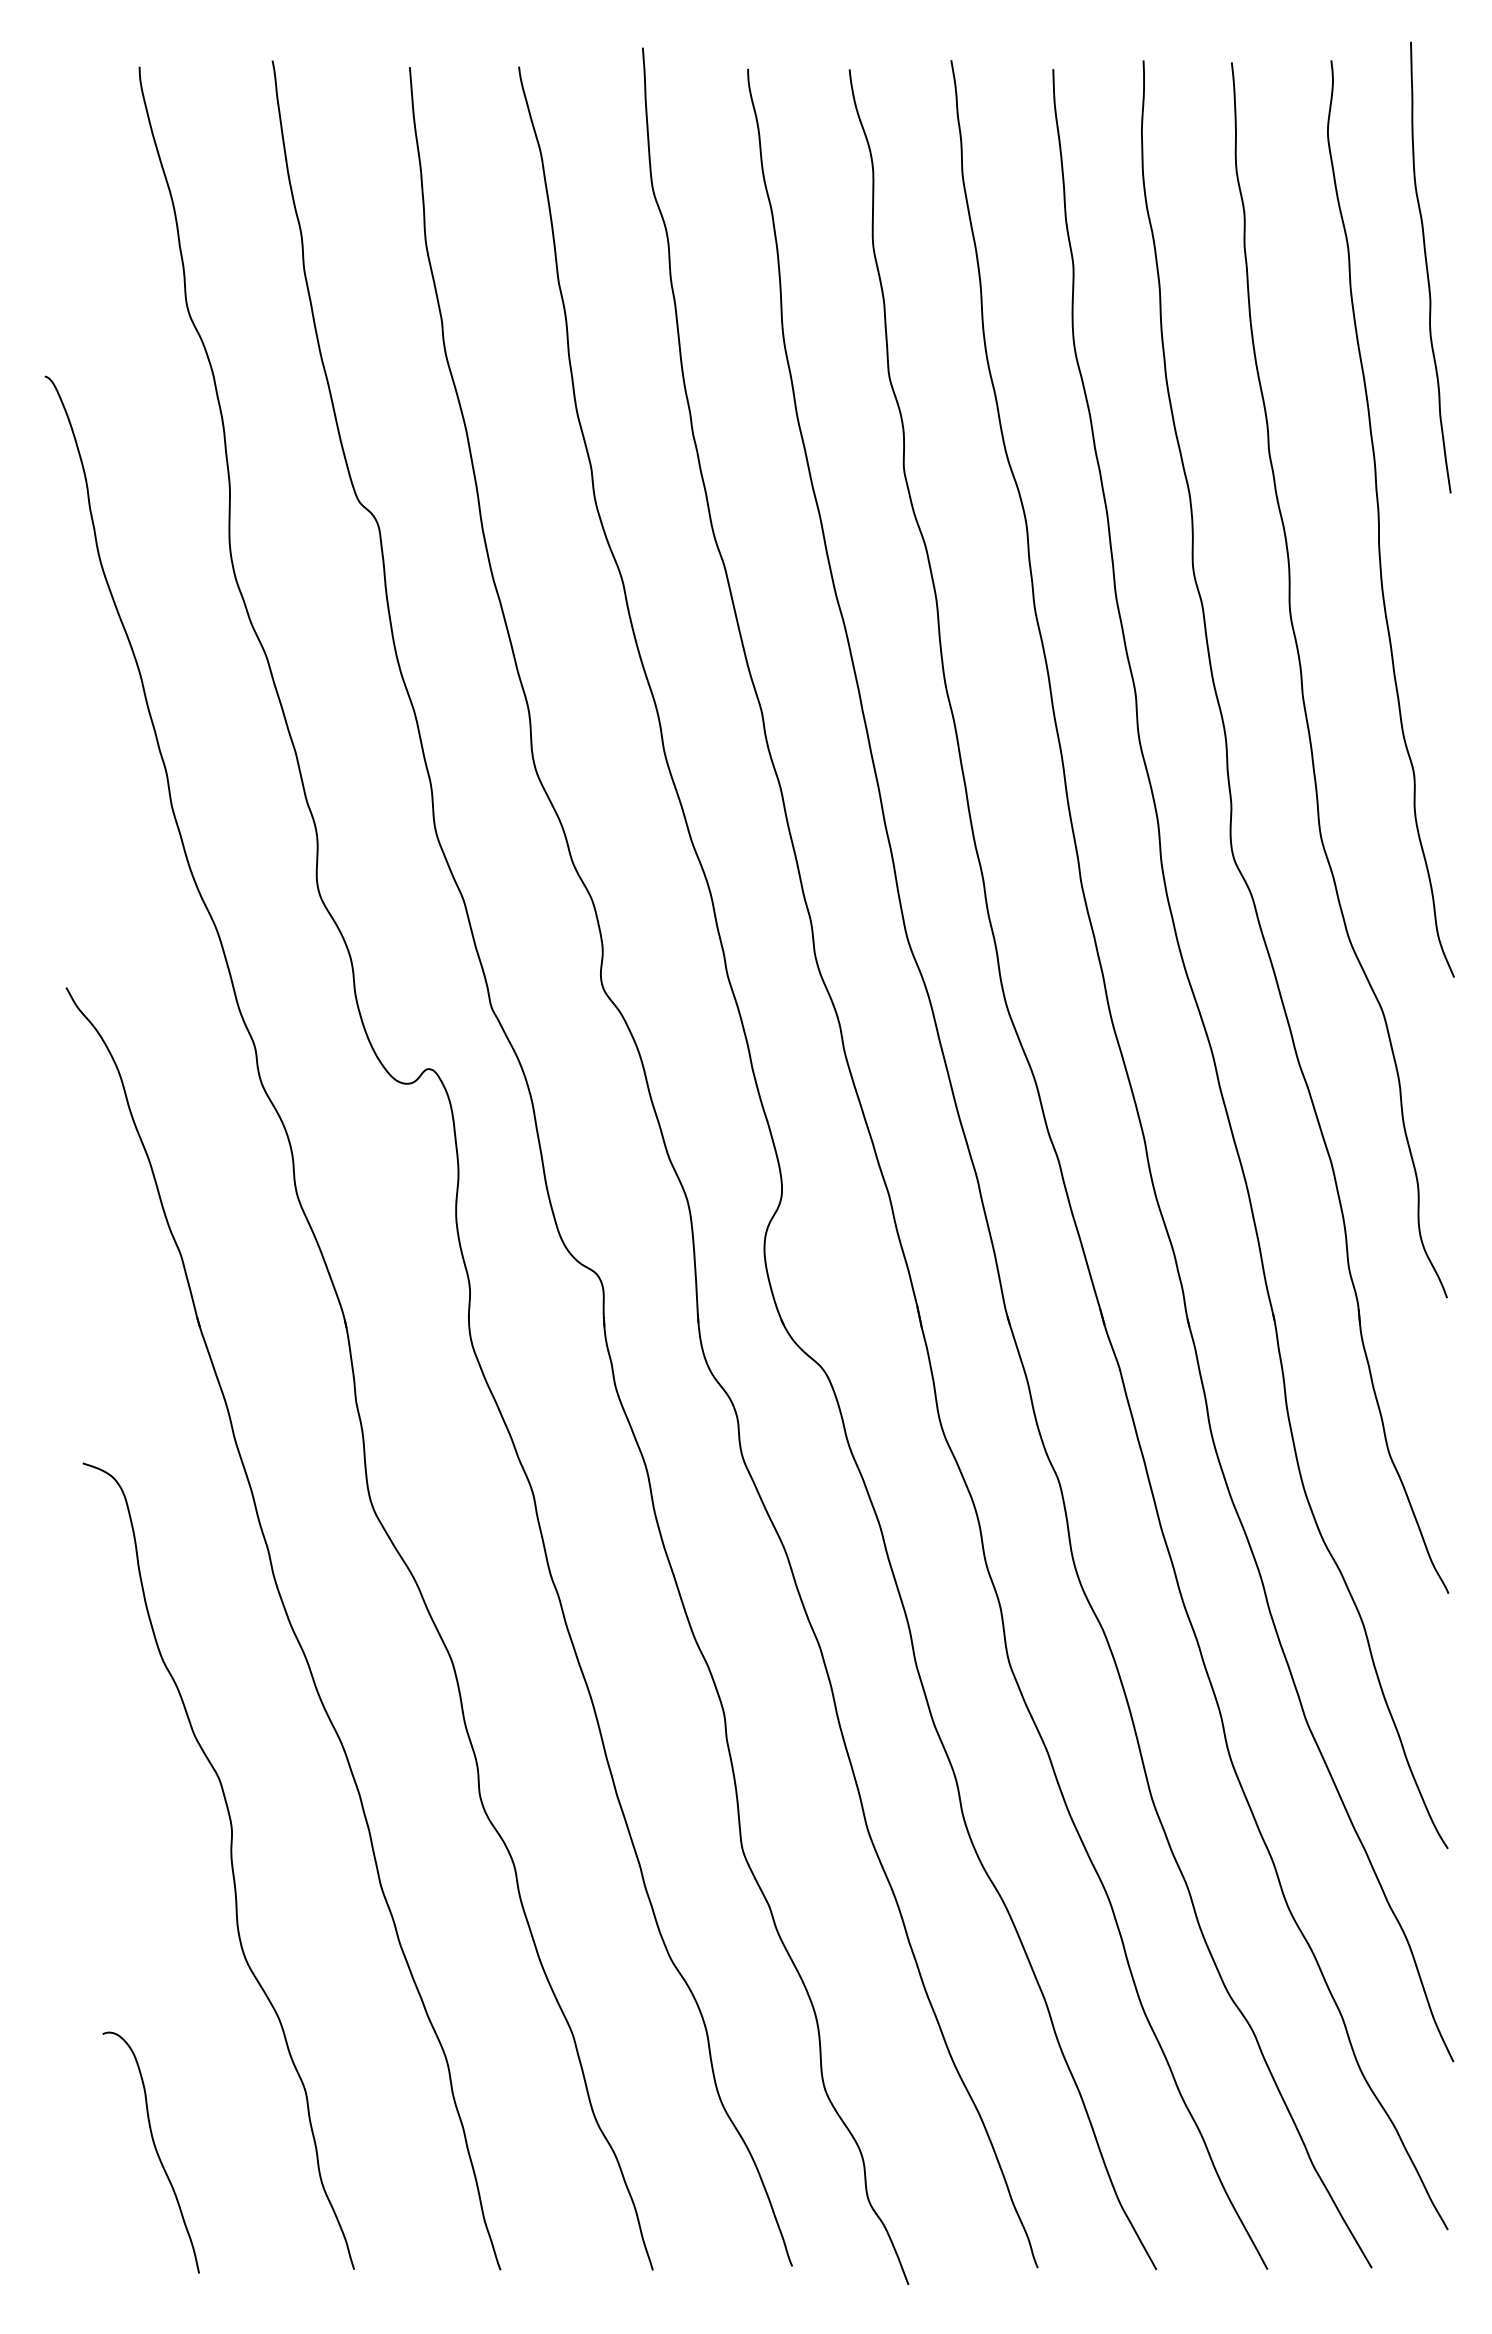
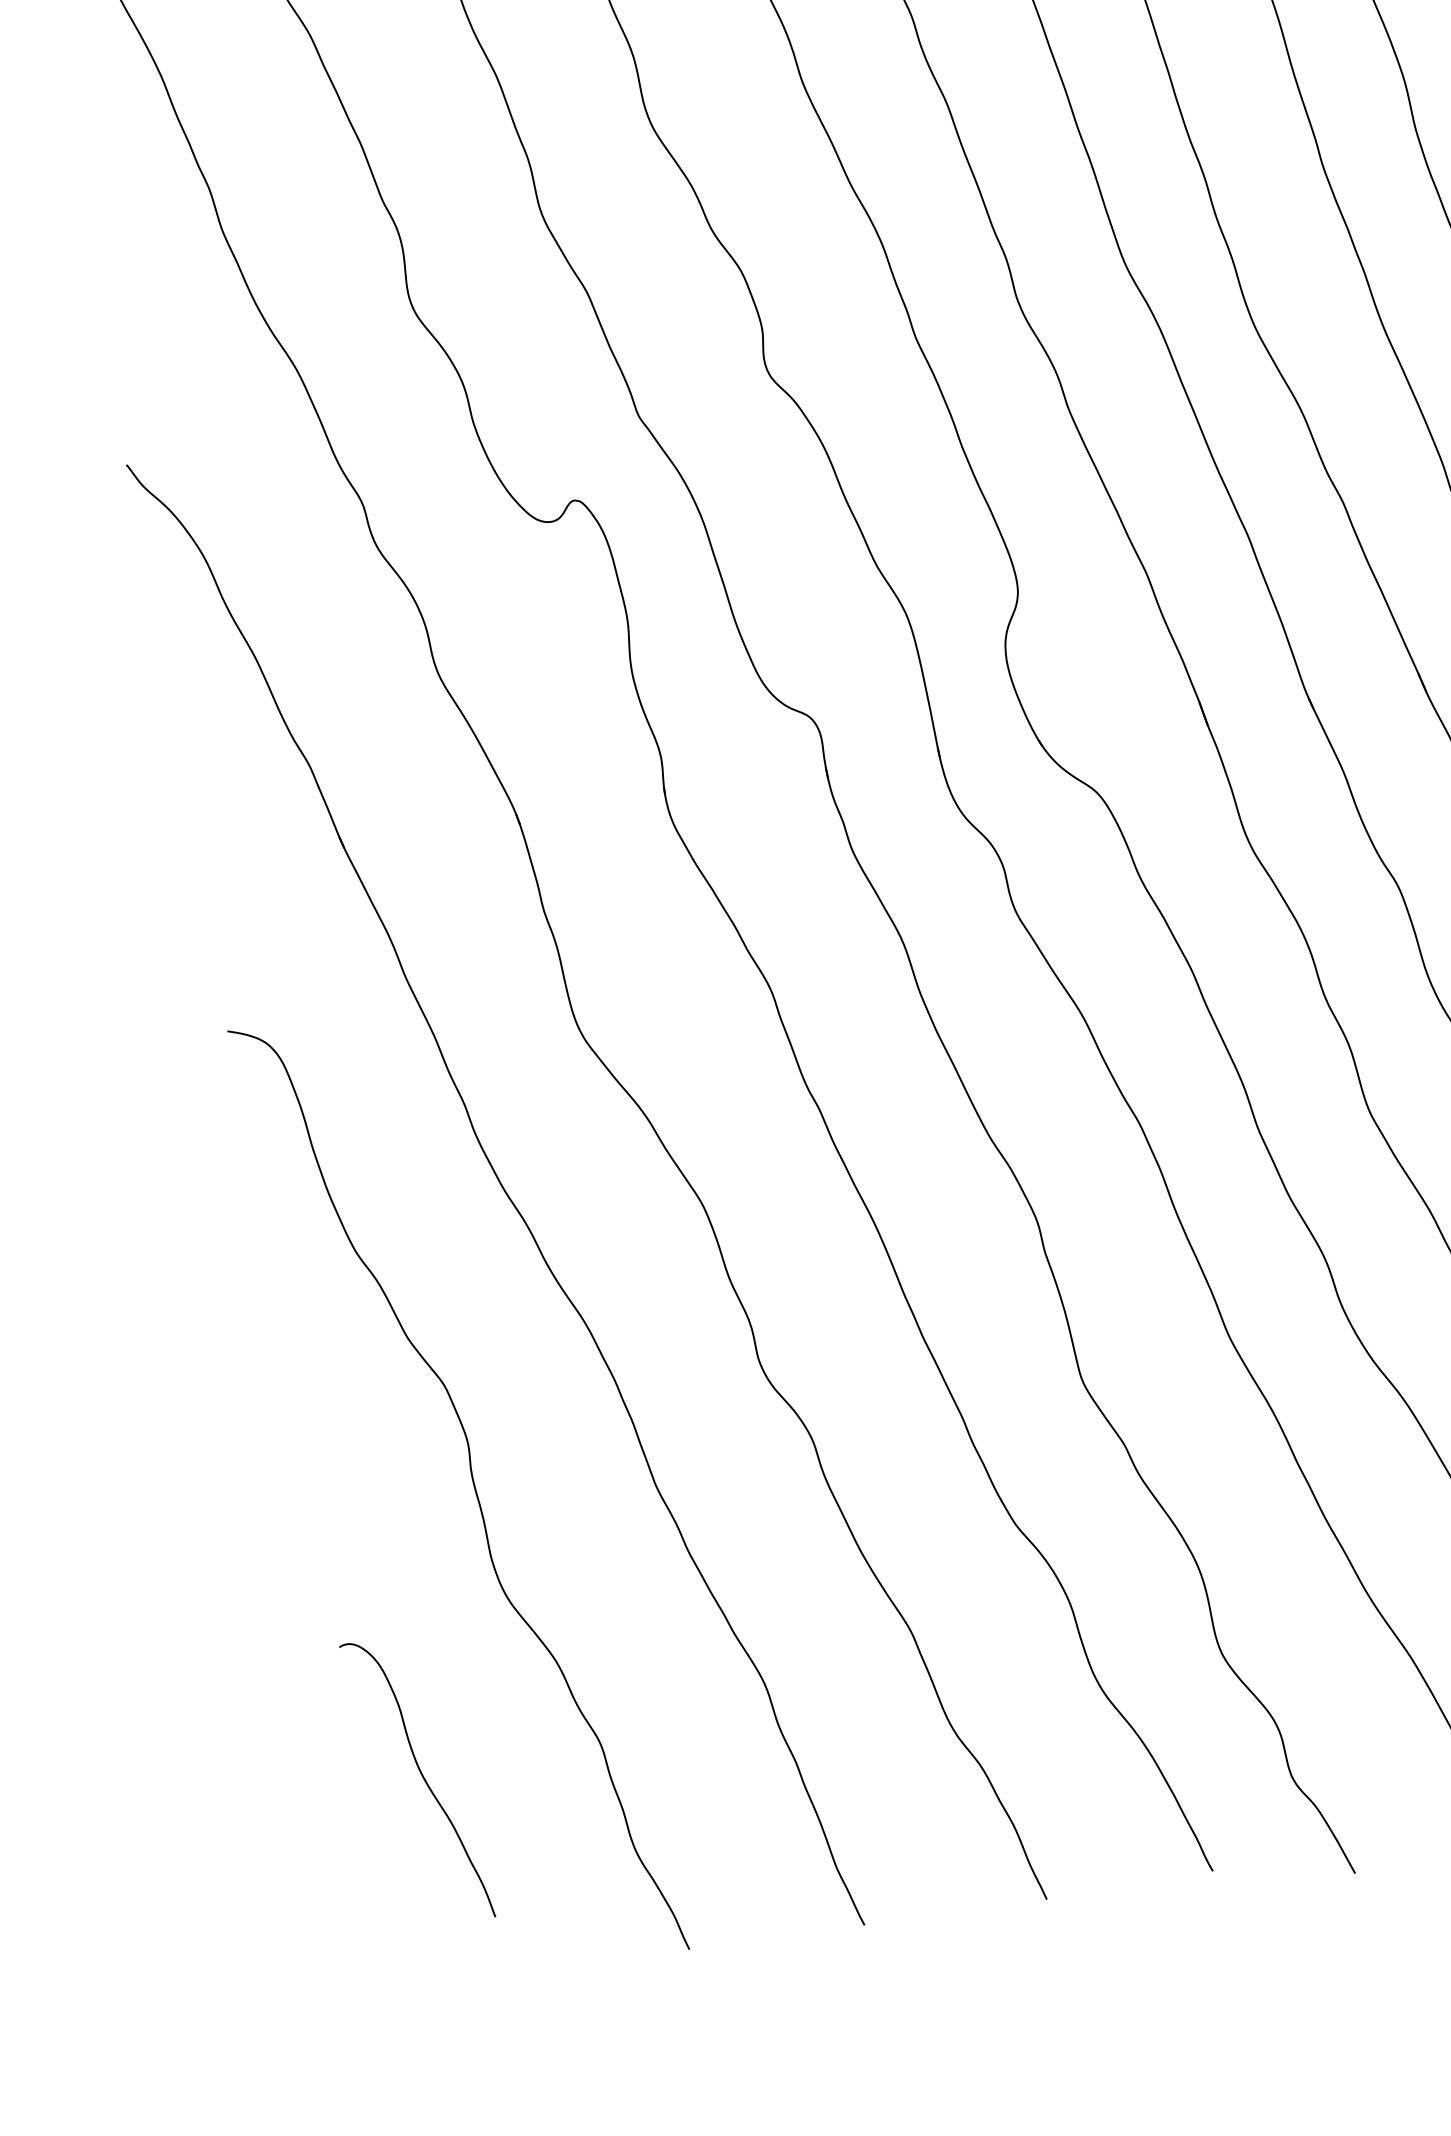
curve: (155, 2151) -> (422, 1778), moved

